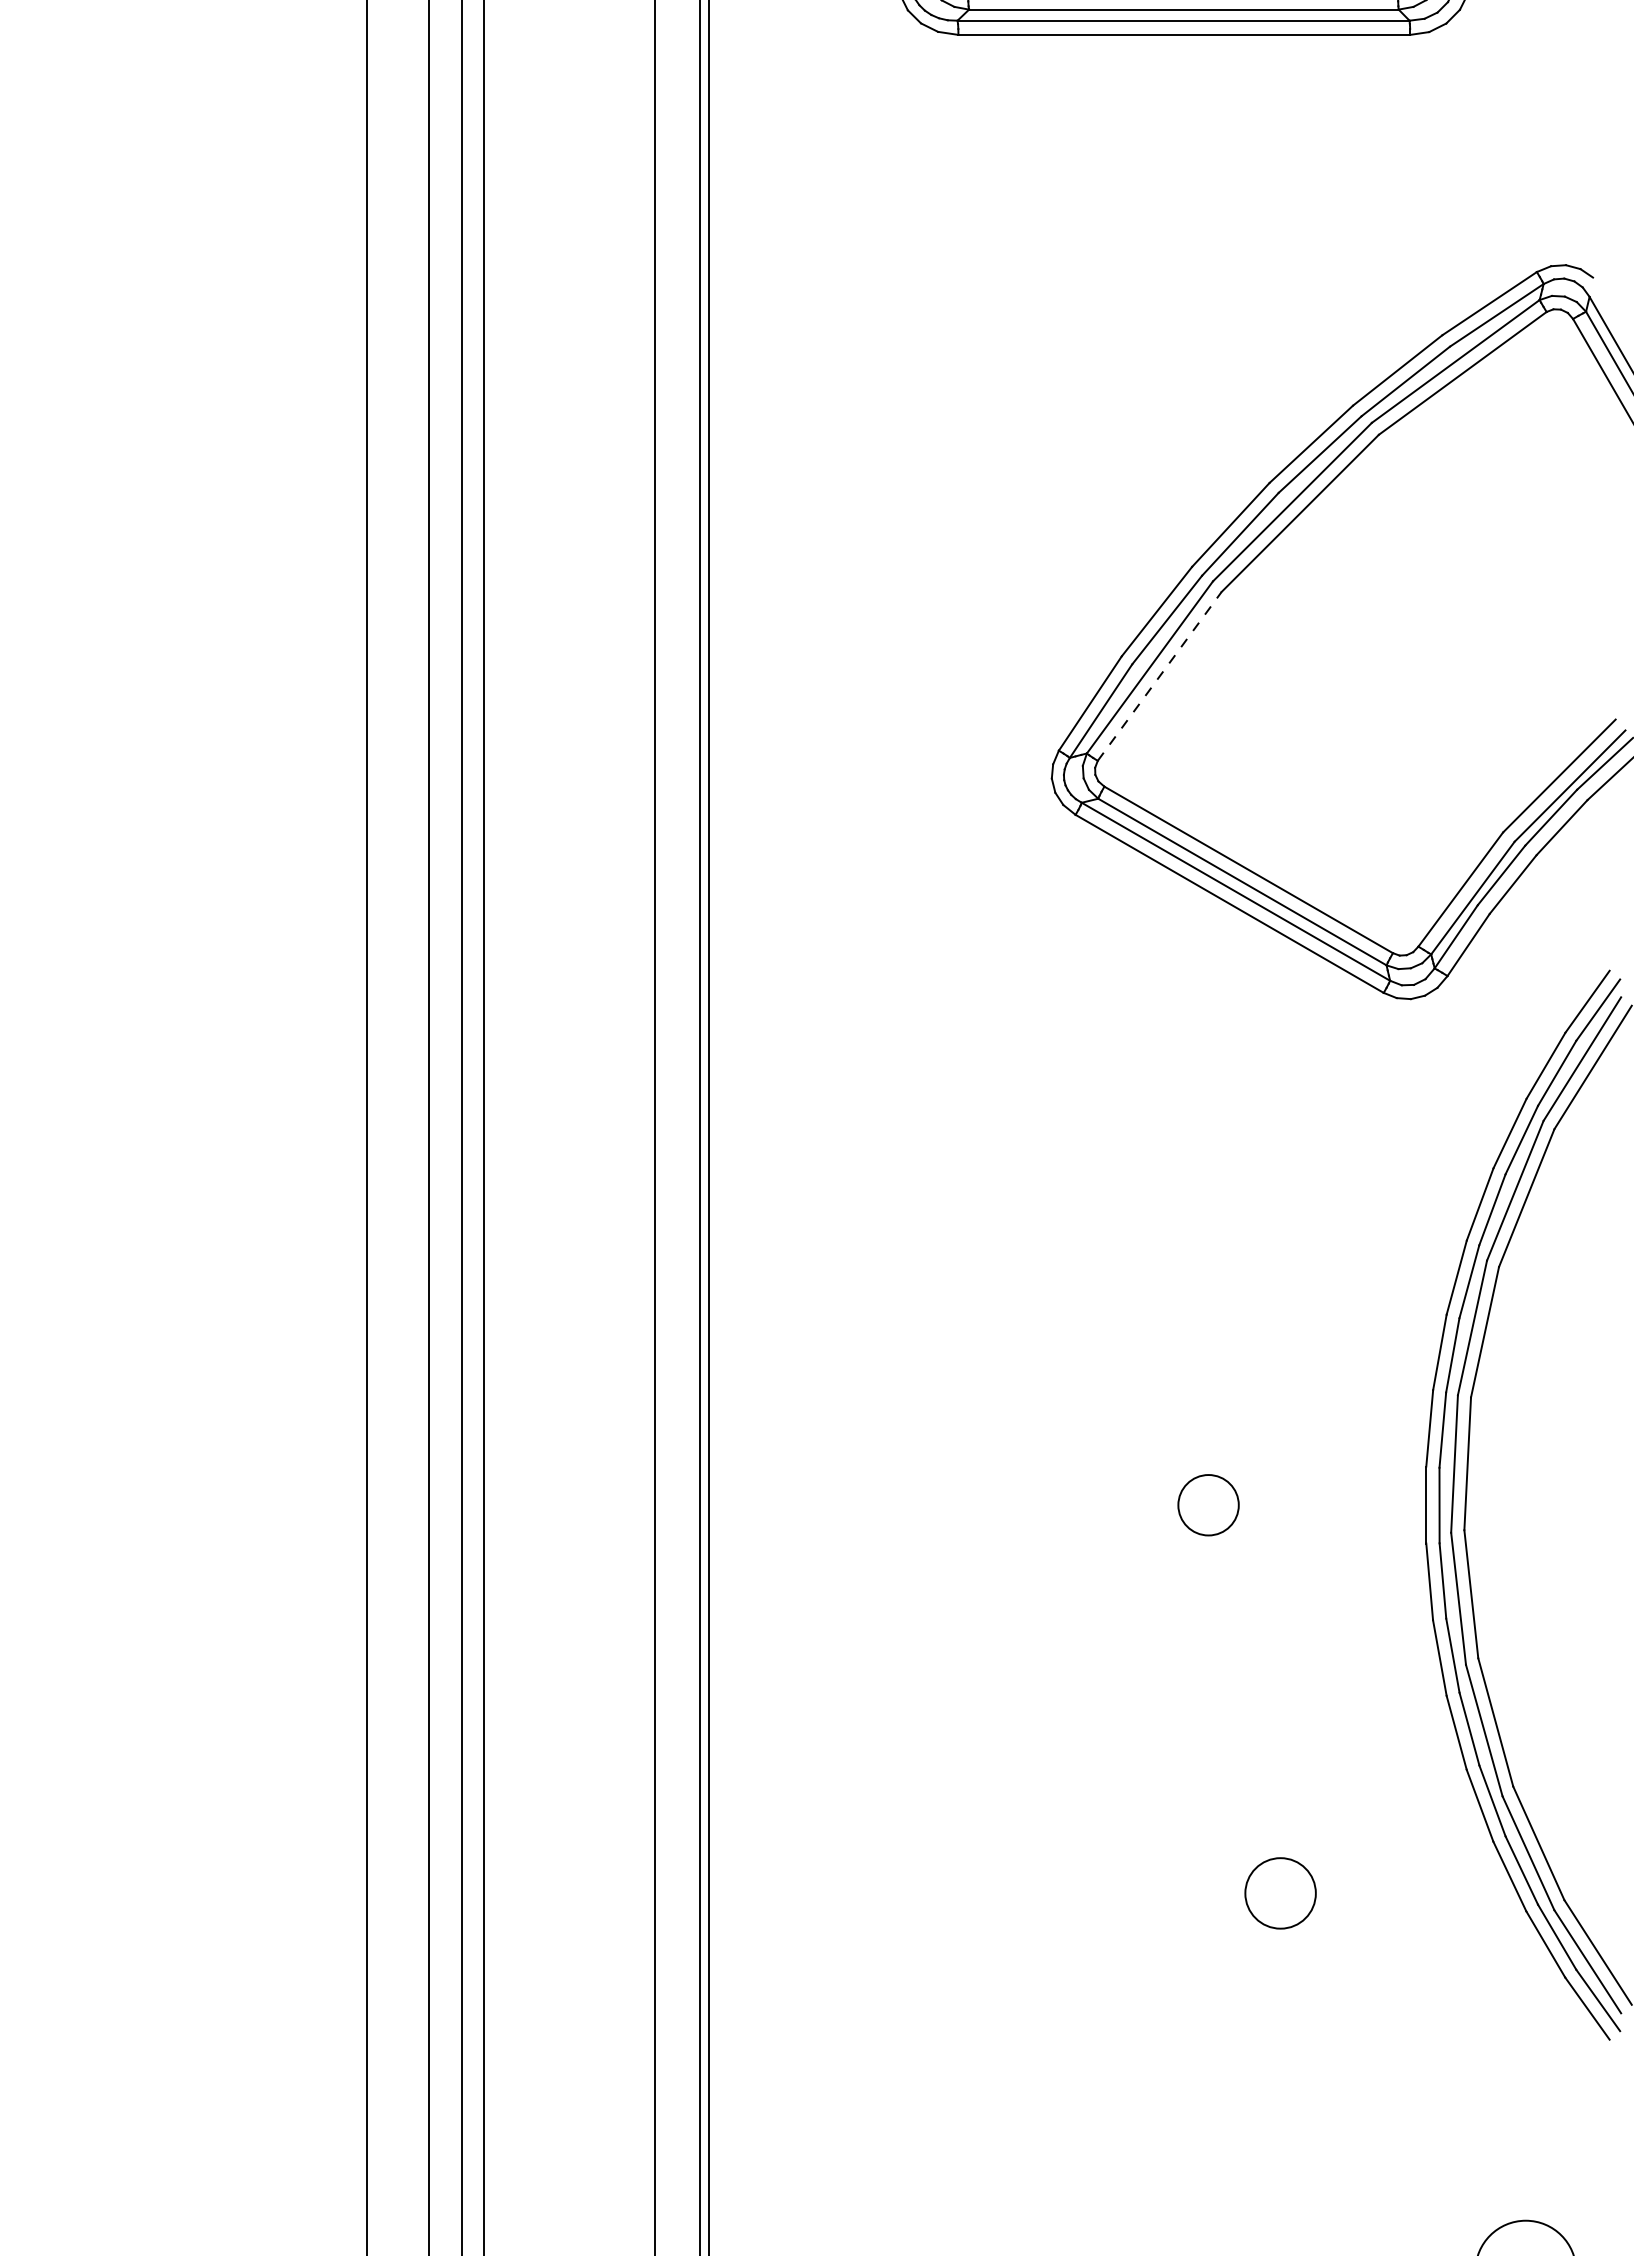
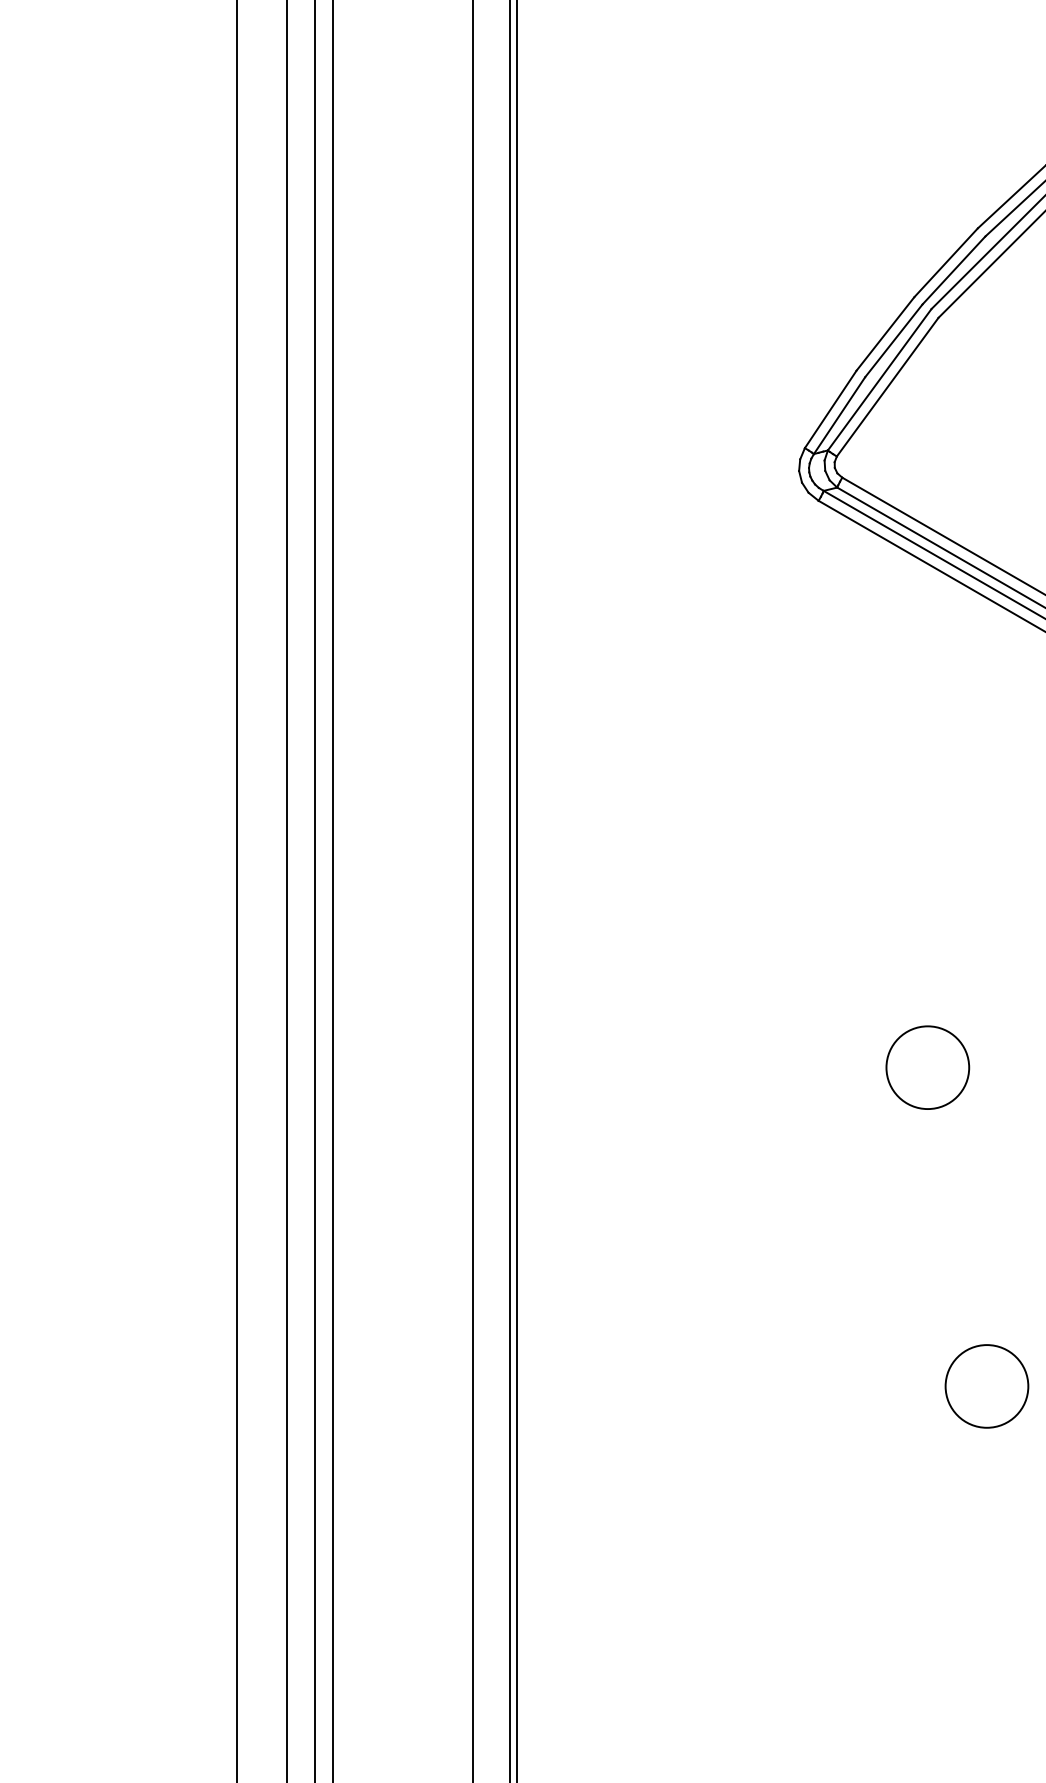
line: (1159, 676) -> (887, 387), dashed -> solid
circle: (1208, 1504) -> (927, 1067), size x1.67
circle: (1280, 1893) -> (986, 1386), size x1.43

